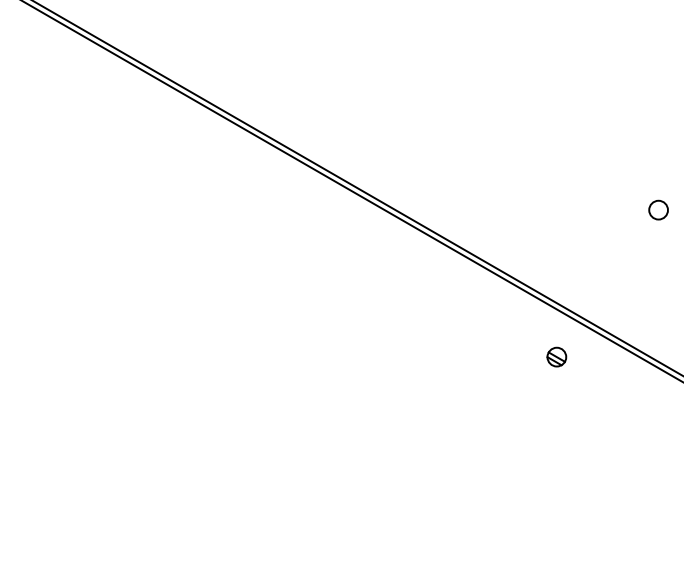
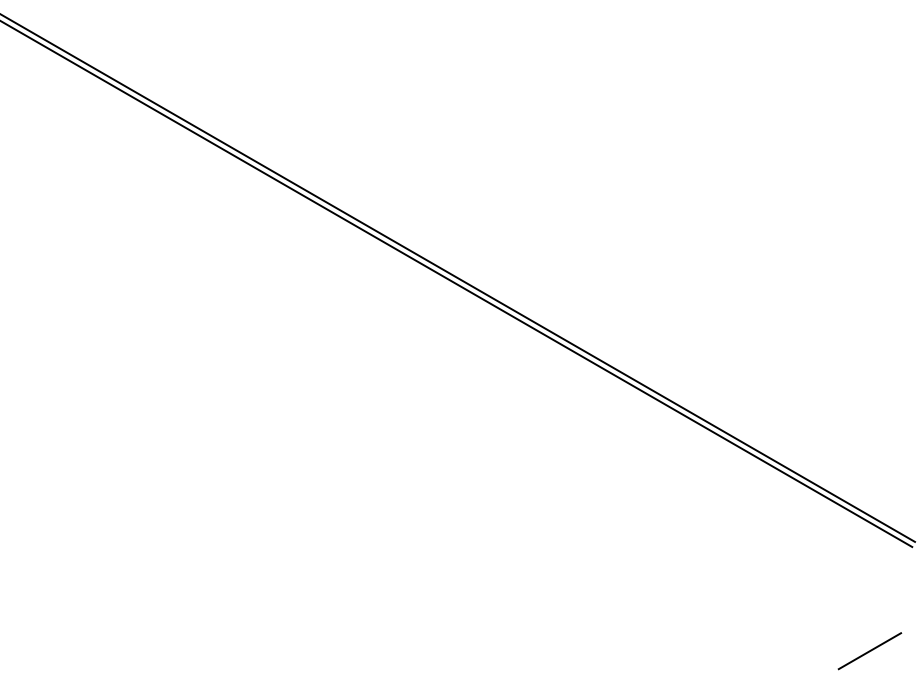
circle: (658, 209) -> (749, 283), removed
part: (556, 357) -> (640, 441), removed

